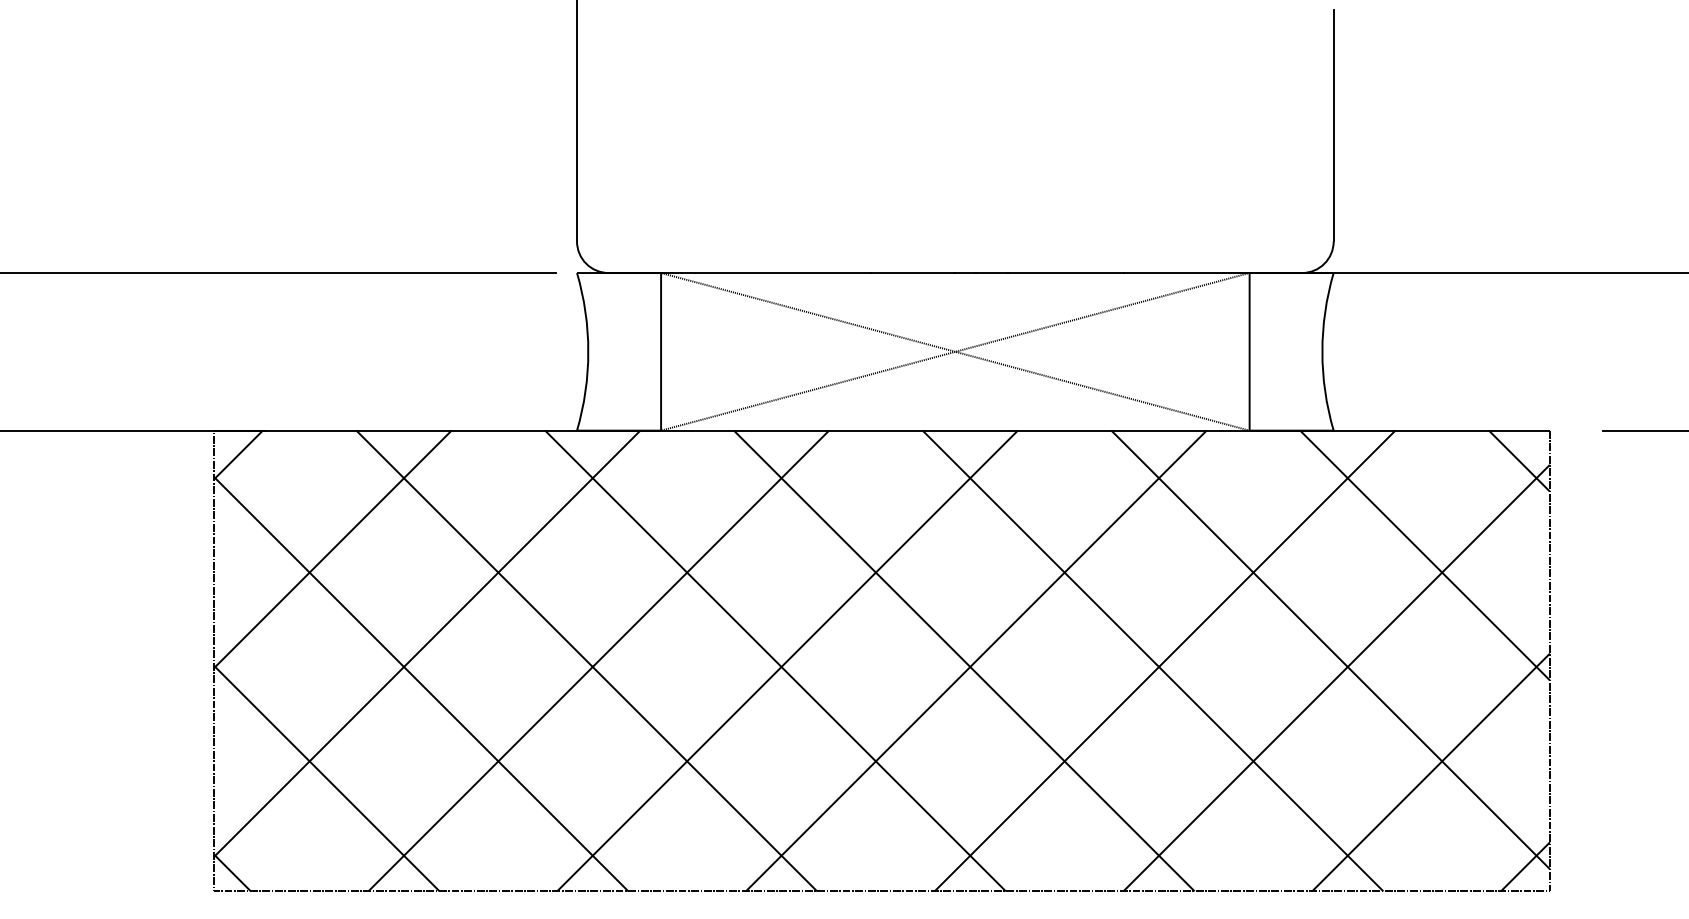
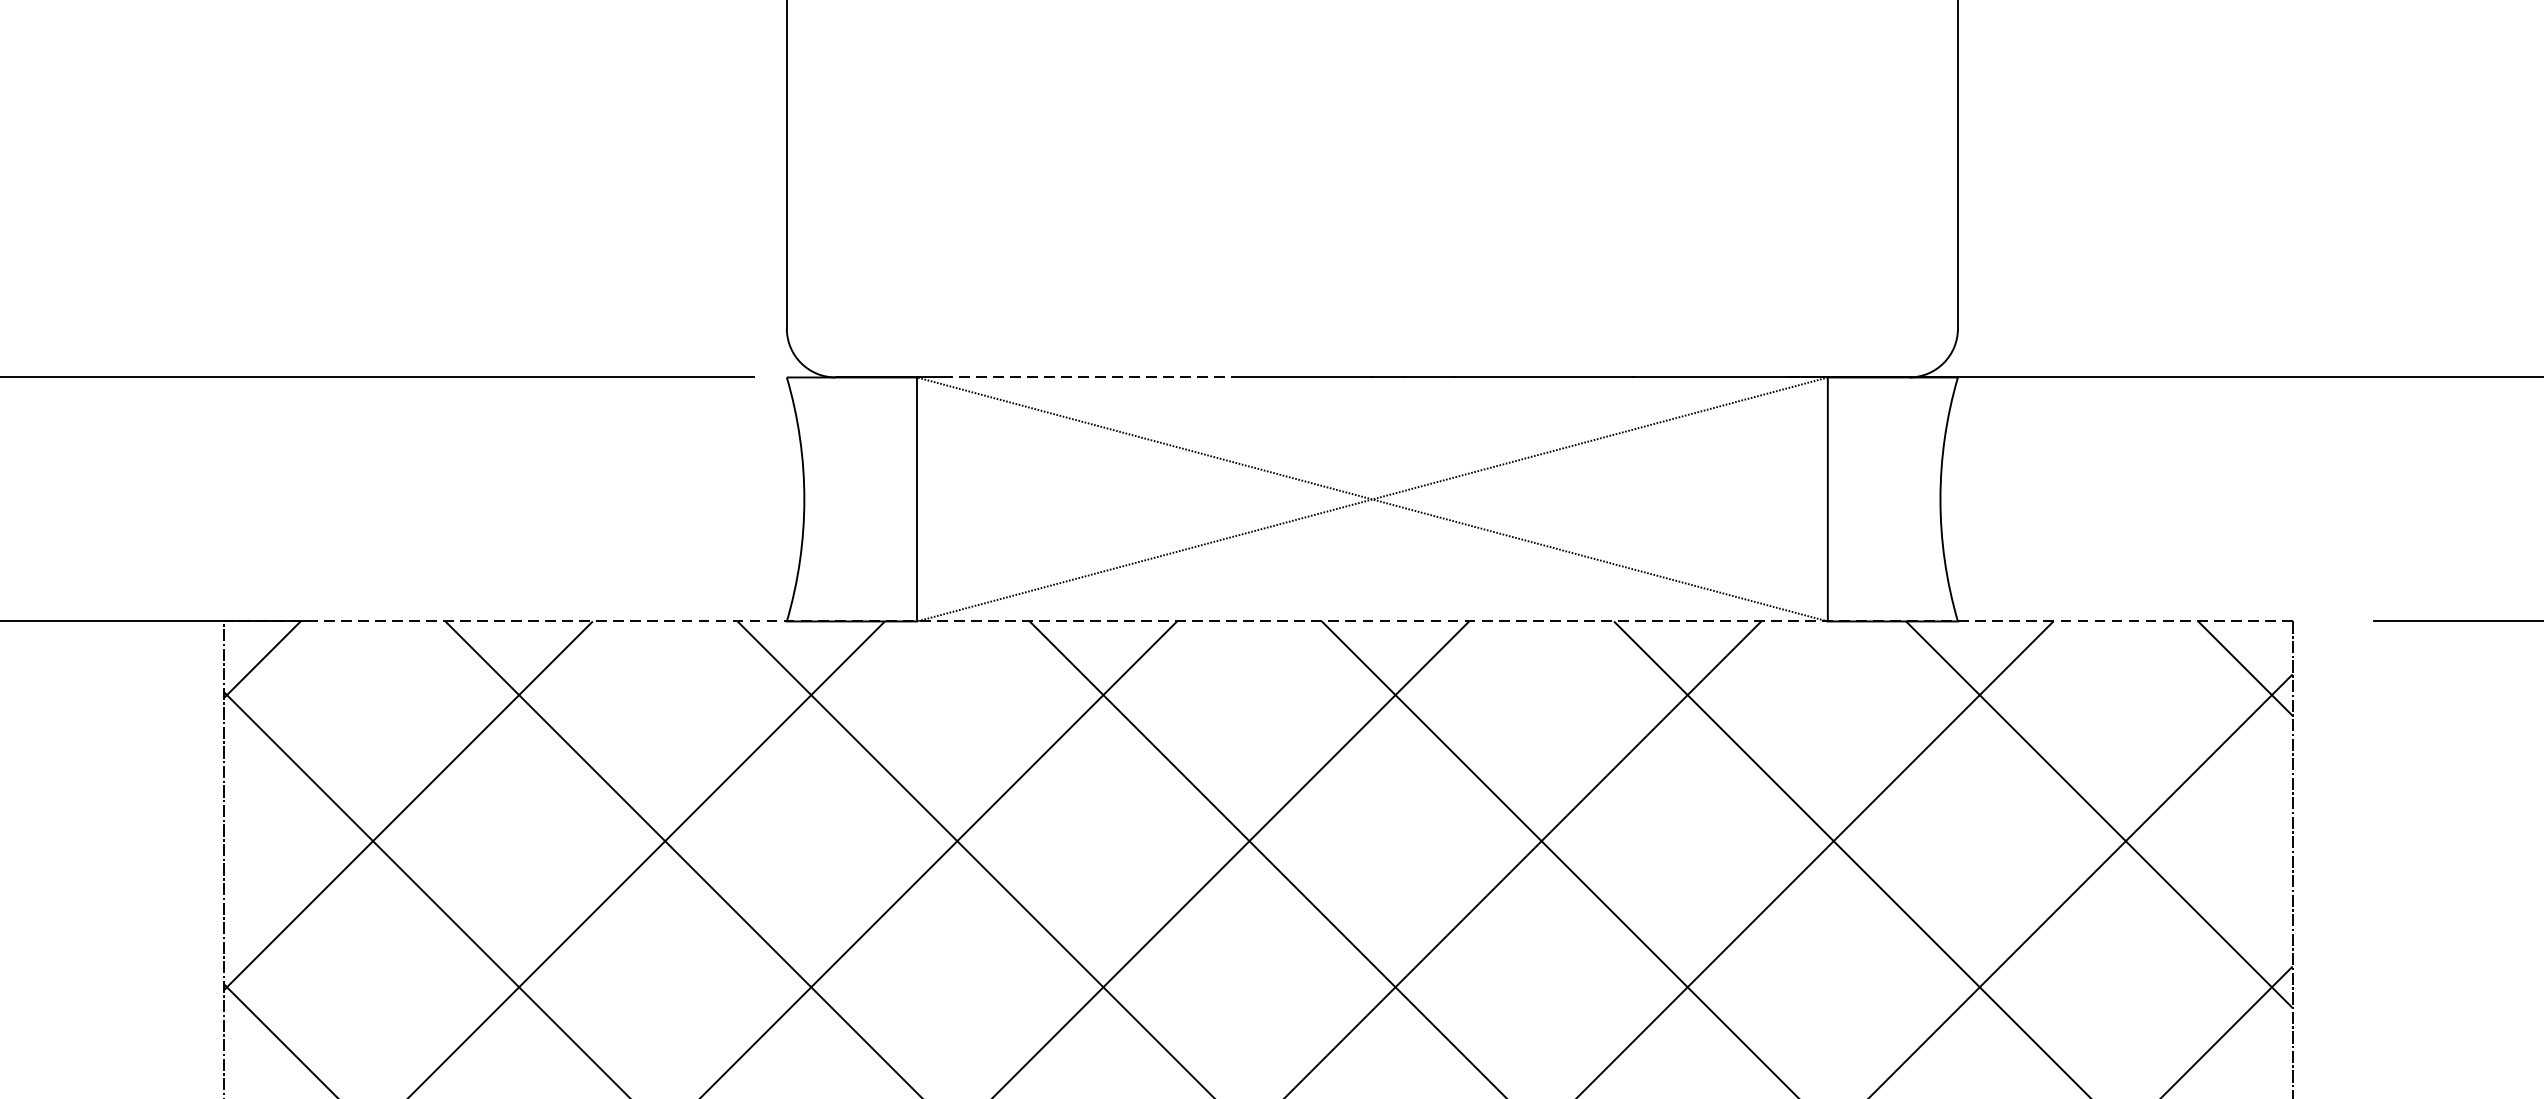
line: (776, 273) -> (1095, 378), solid -> dashed
line: (881, 430) -> (1258, 621), solid -> dashed

